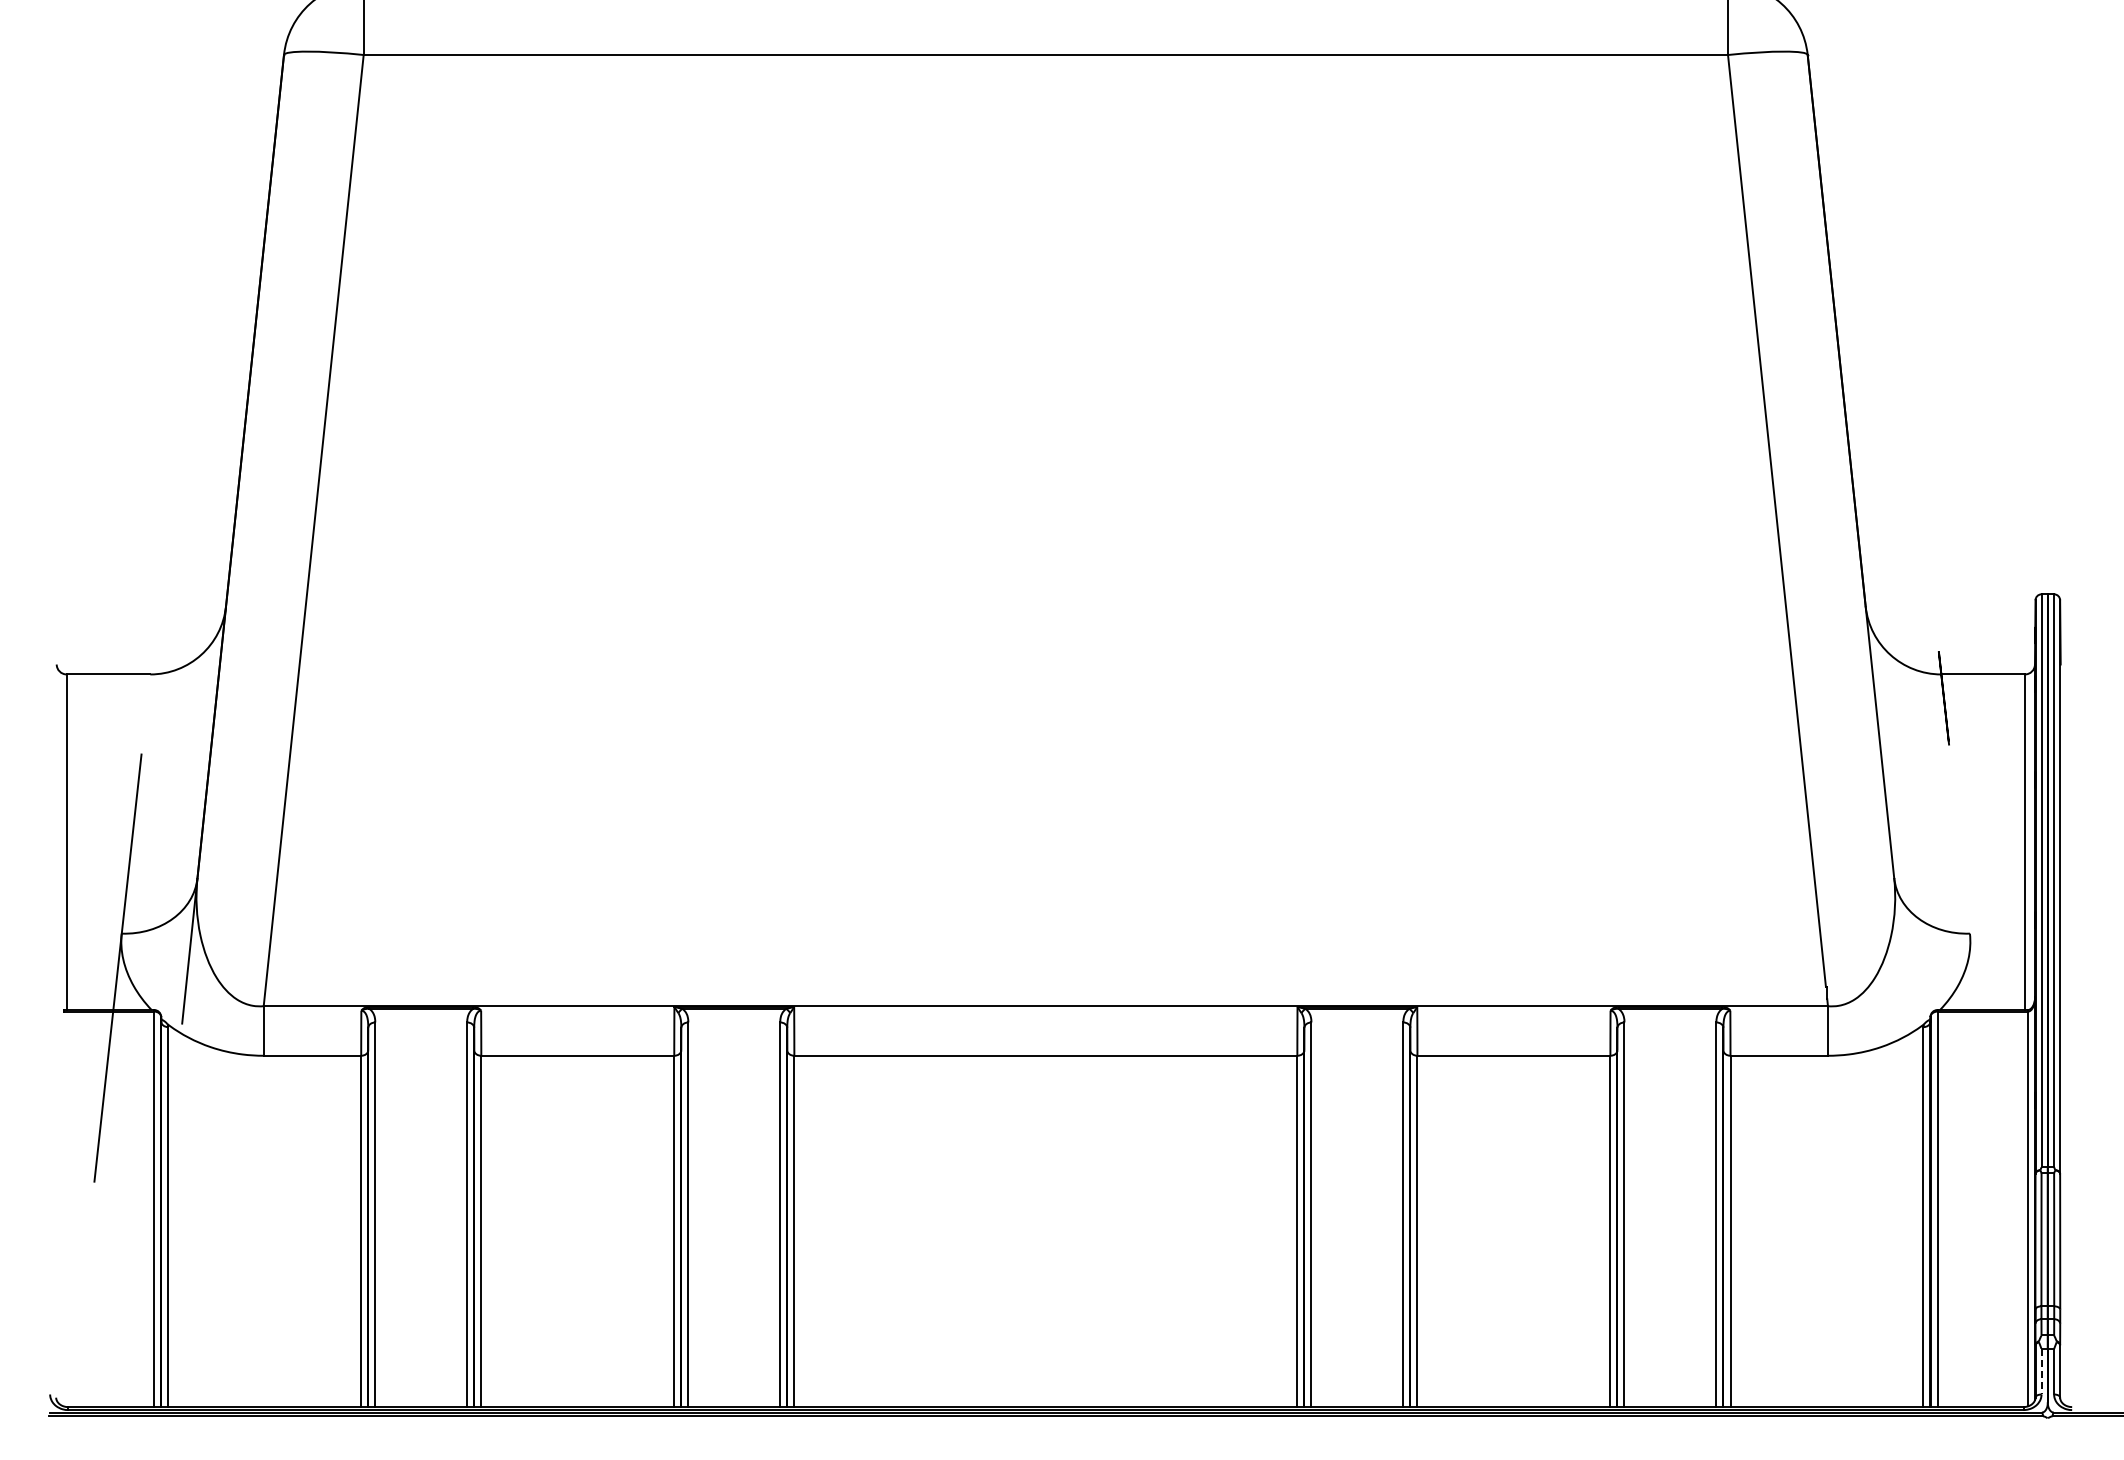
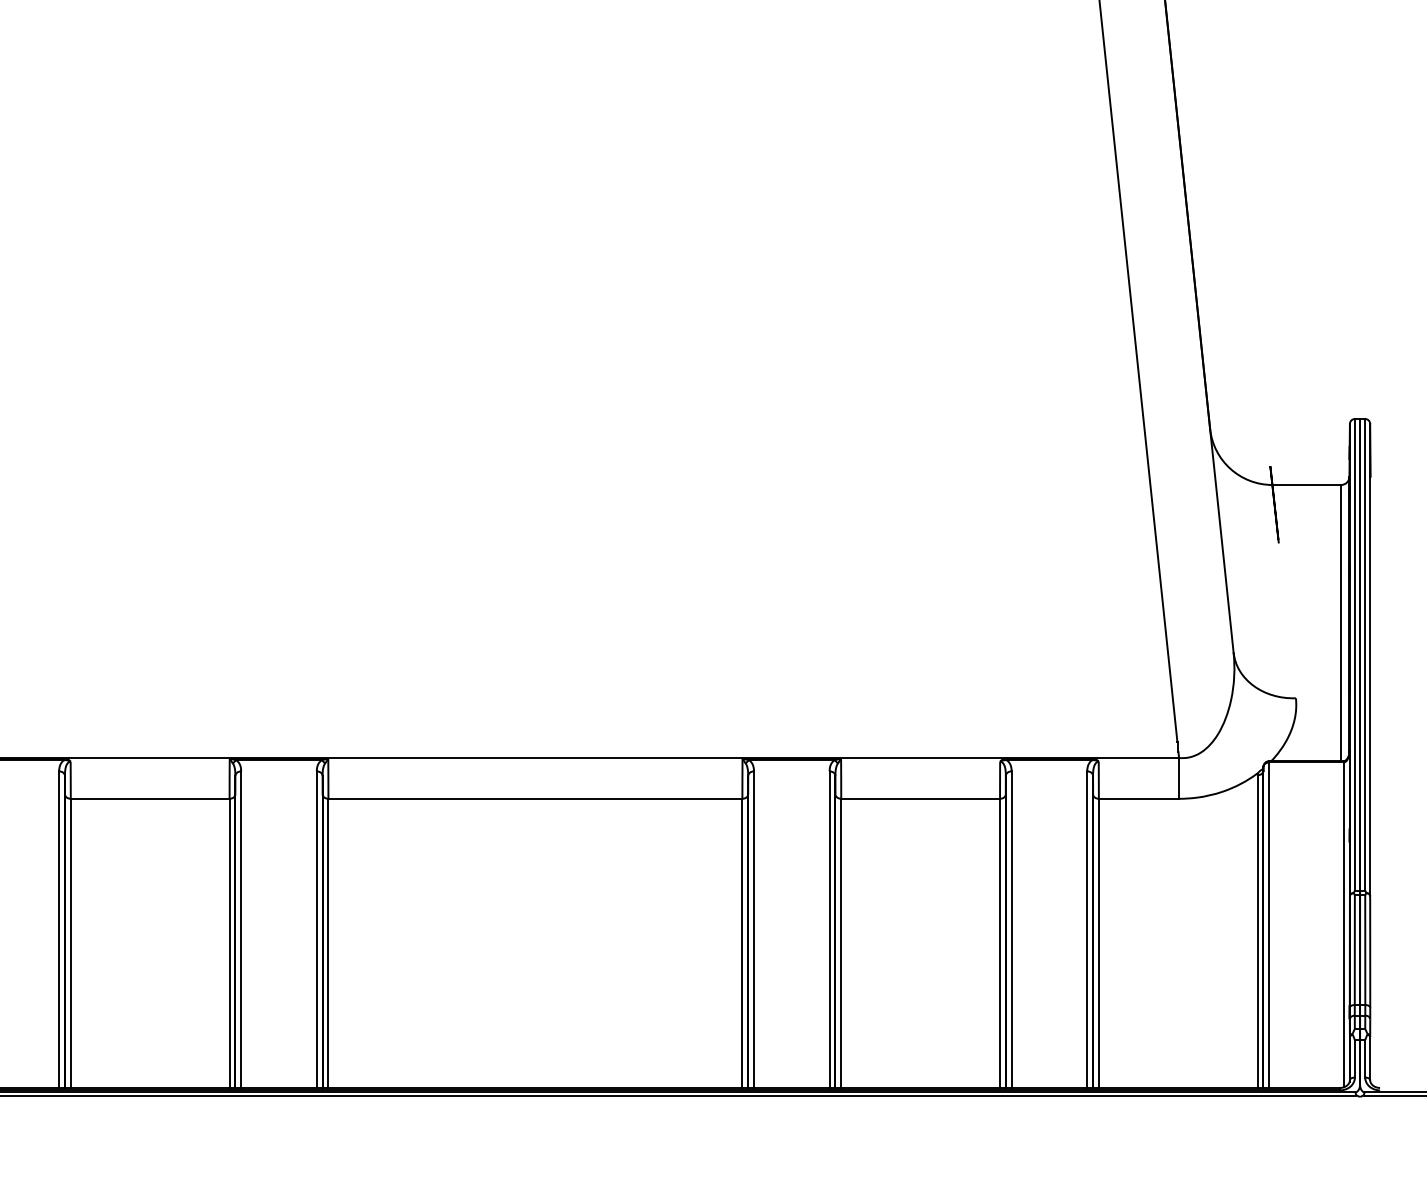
line: (2041, 1371) -> (1354, 1058), dashed -> solid

